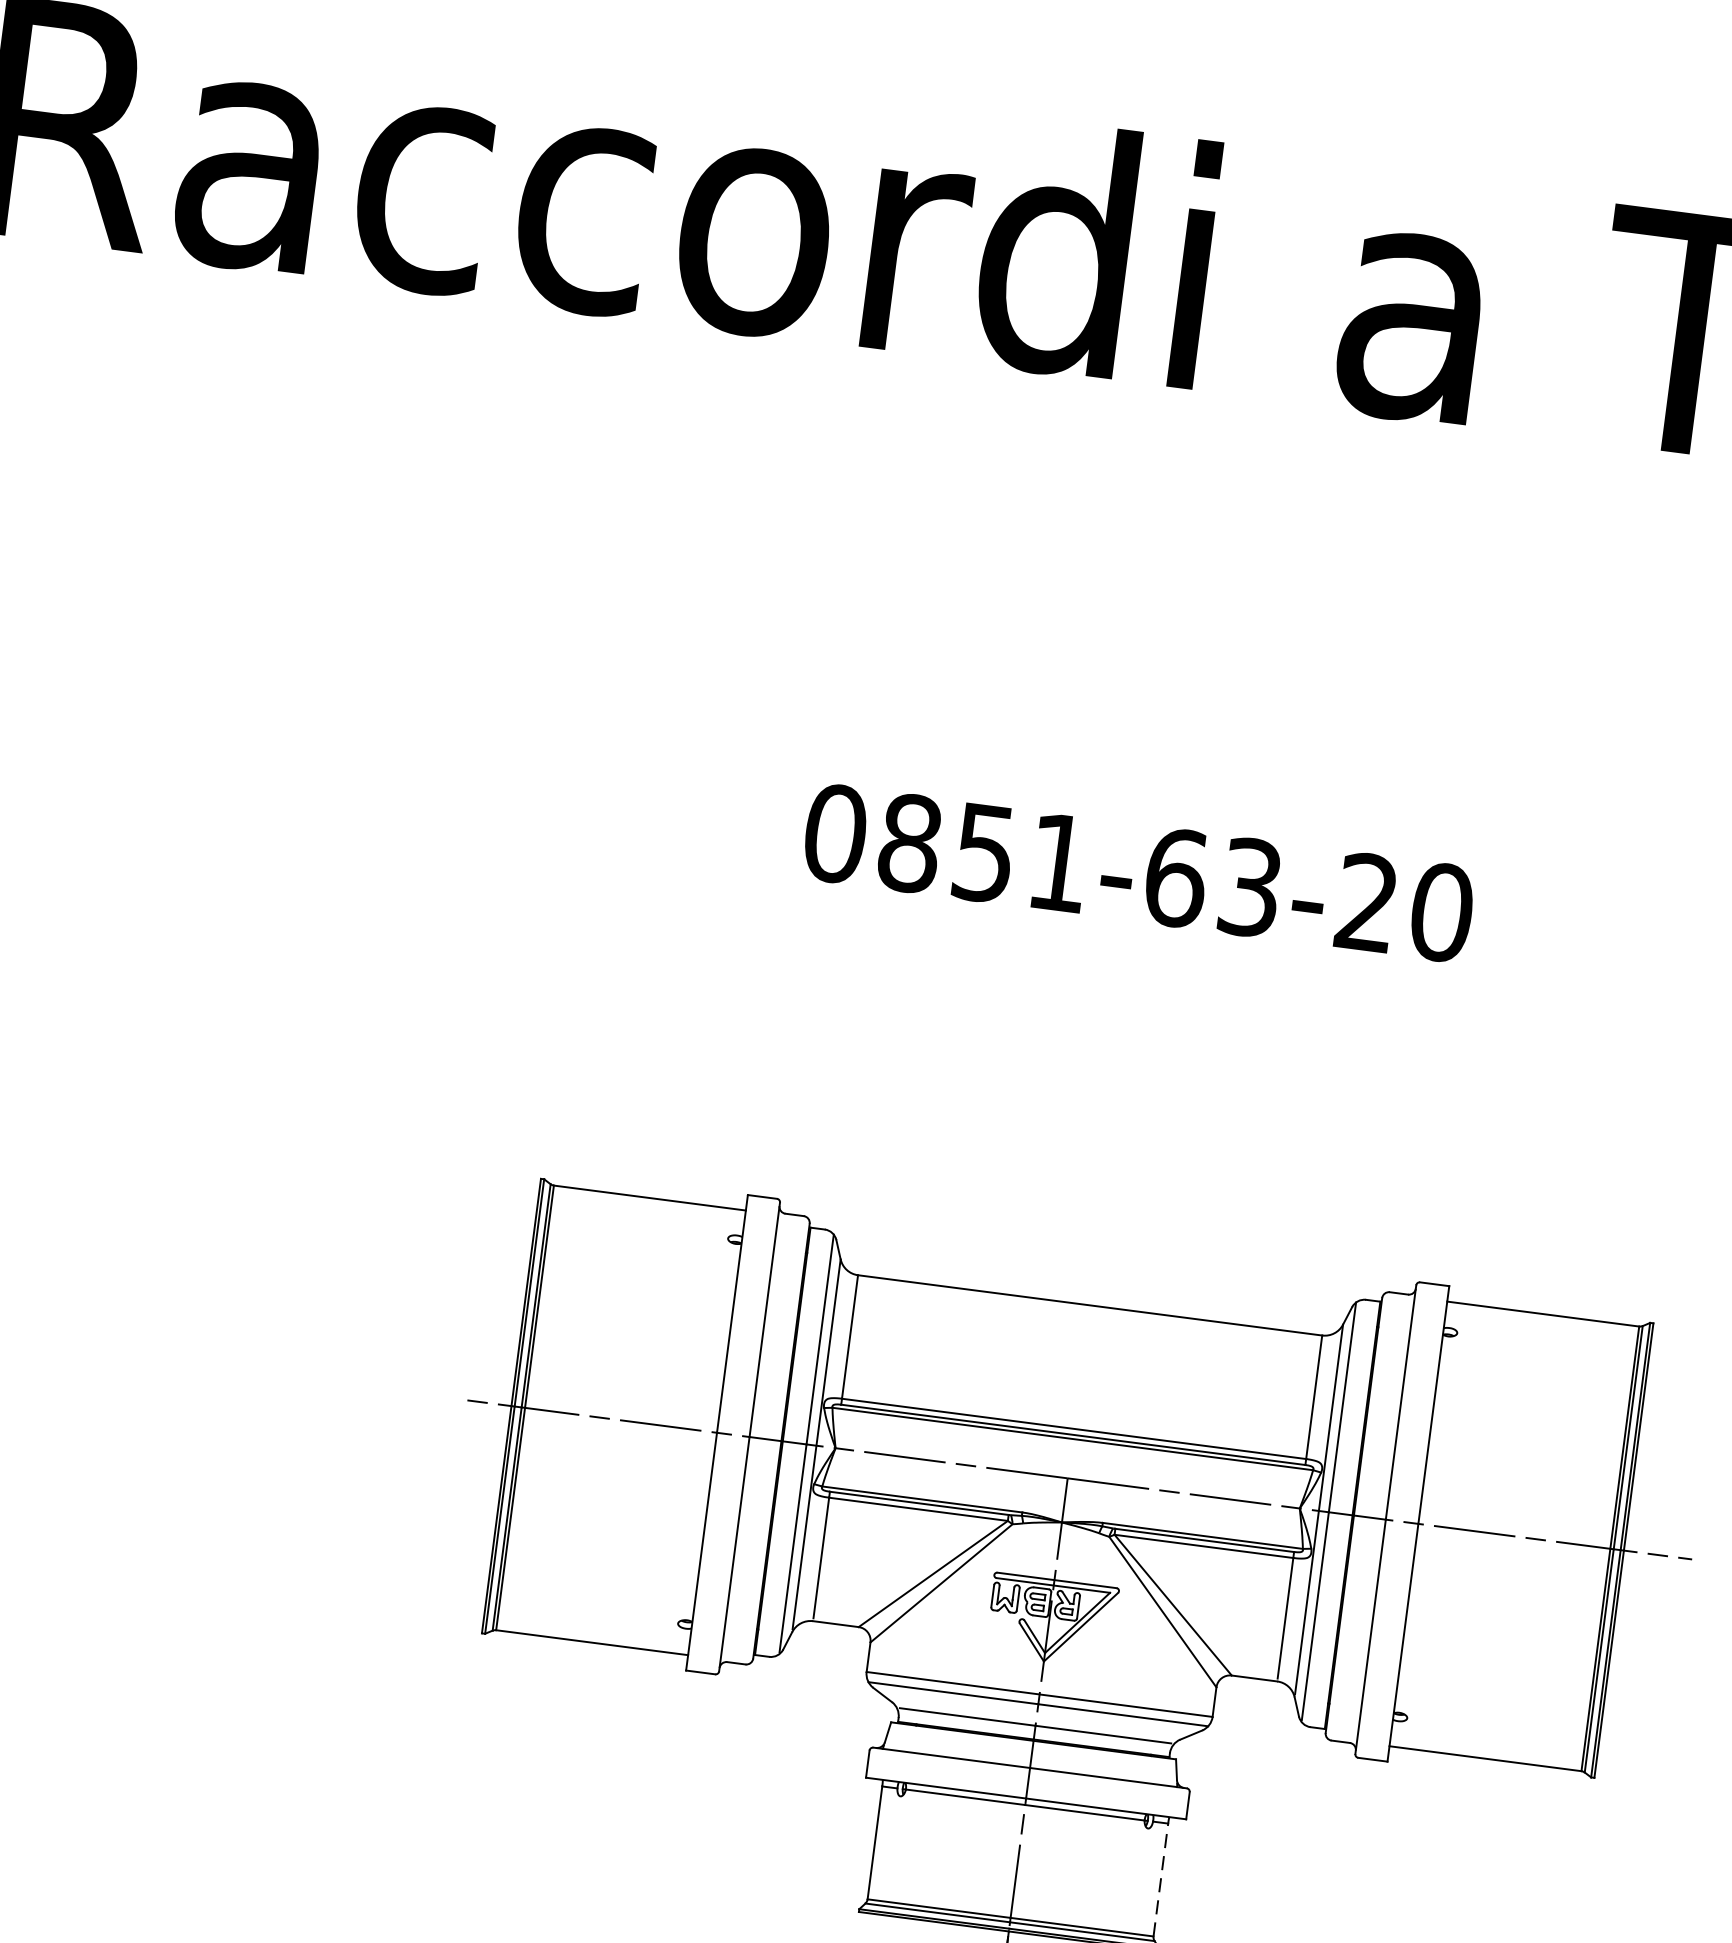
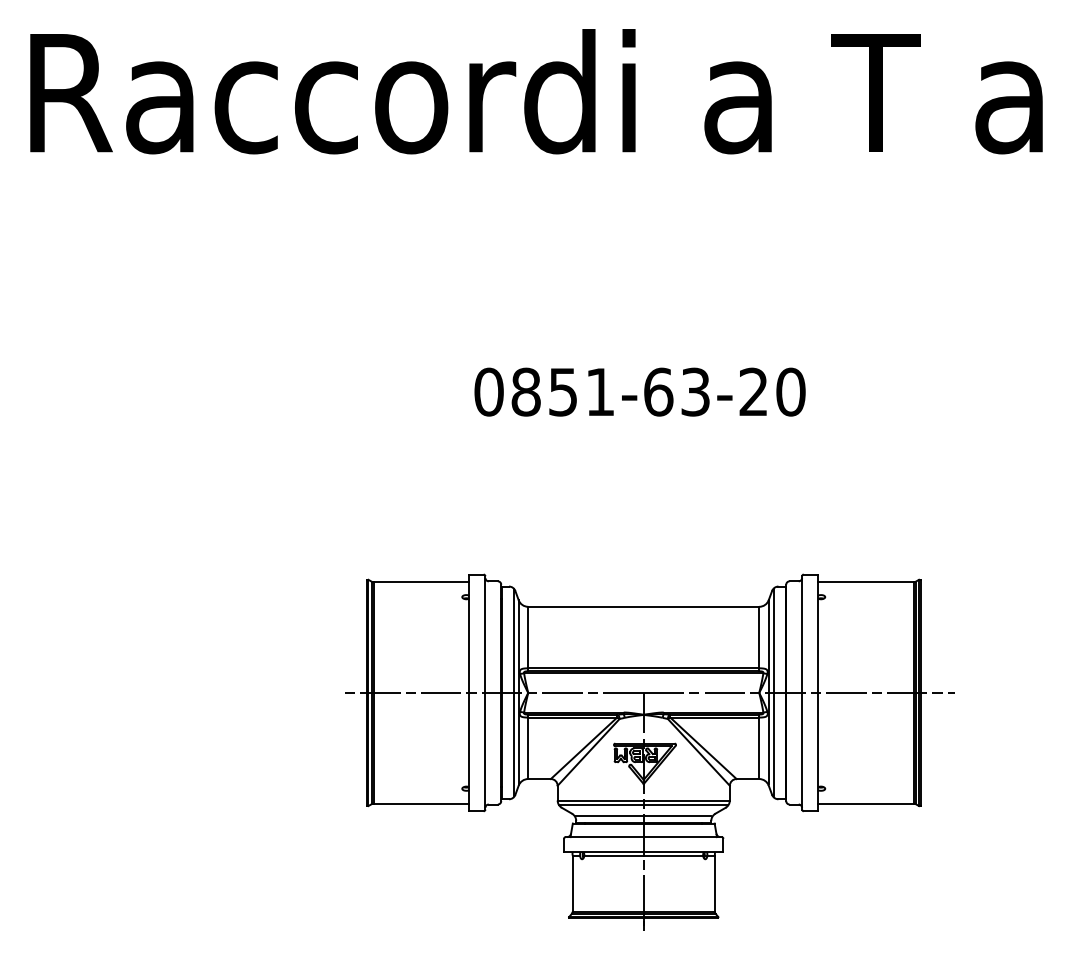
line: (1160, 1879) -> (714, 883), dashed -> solid

